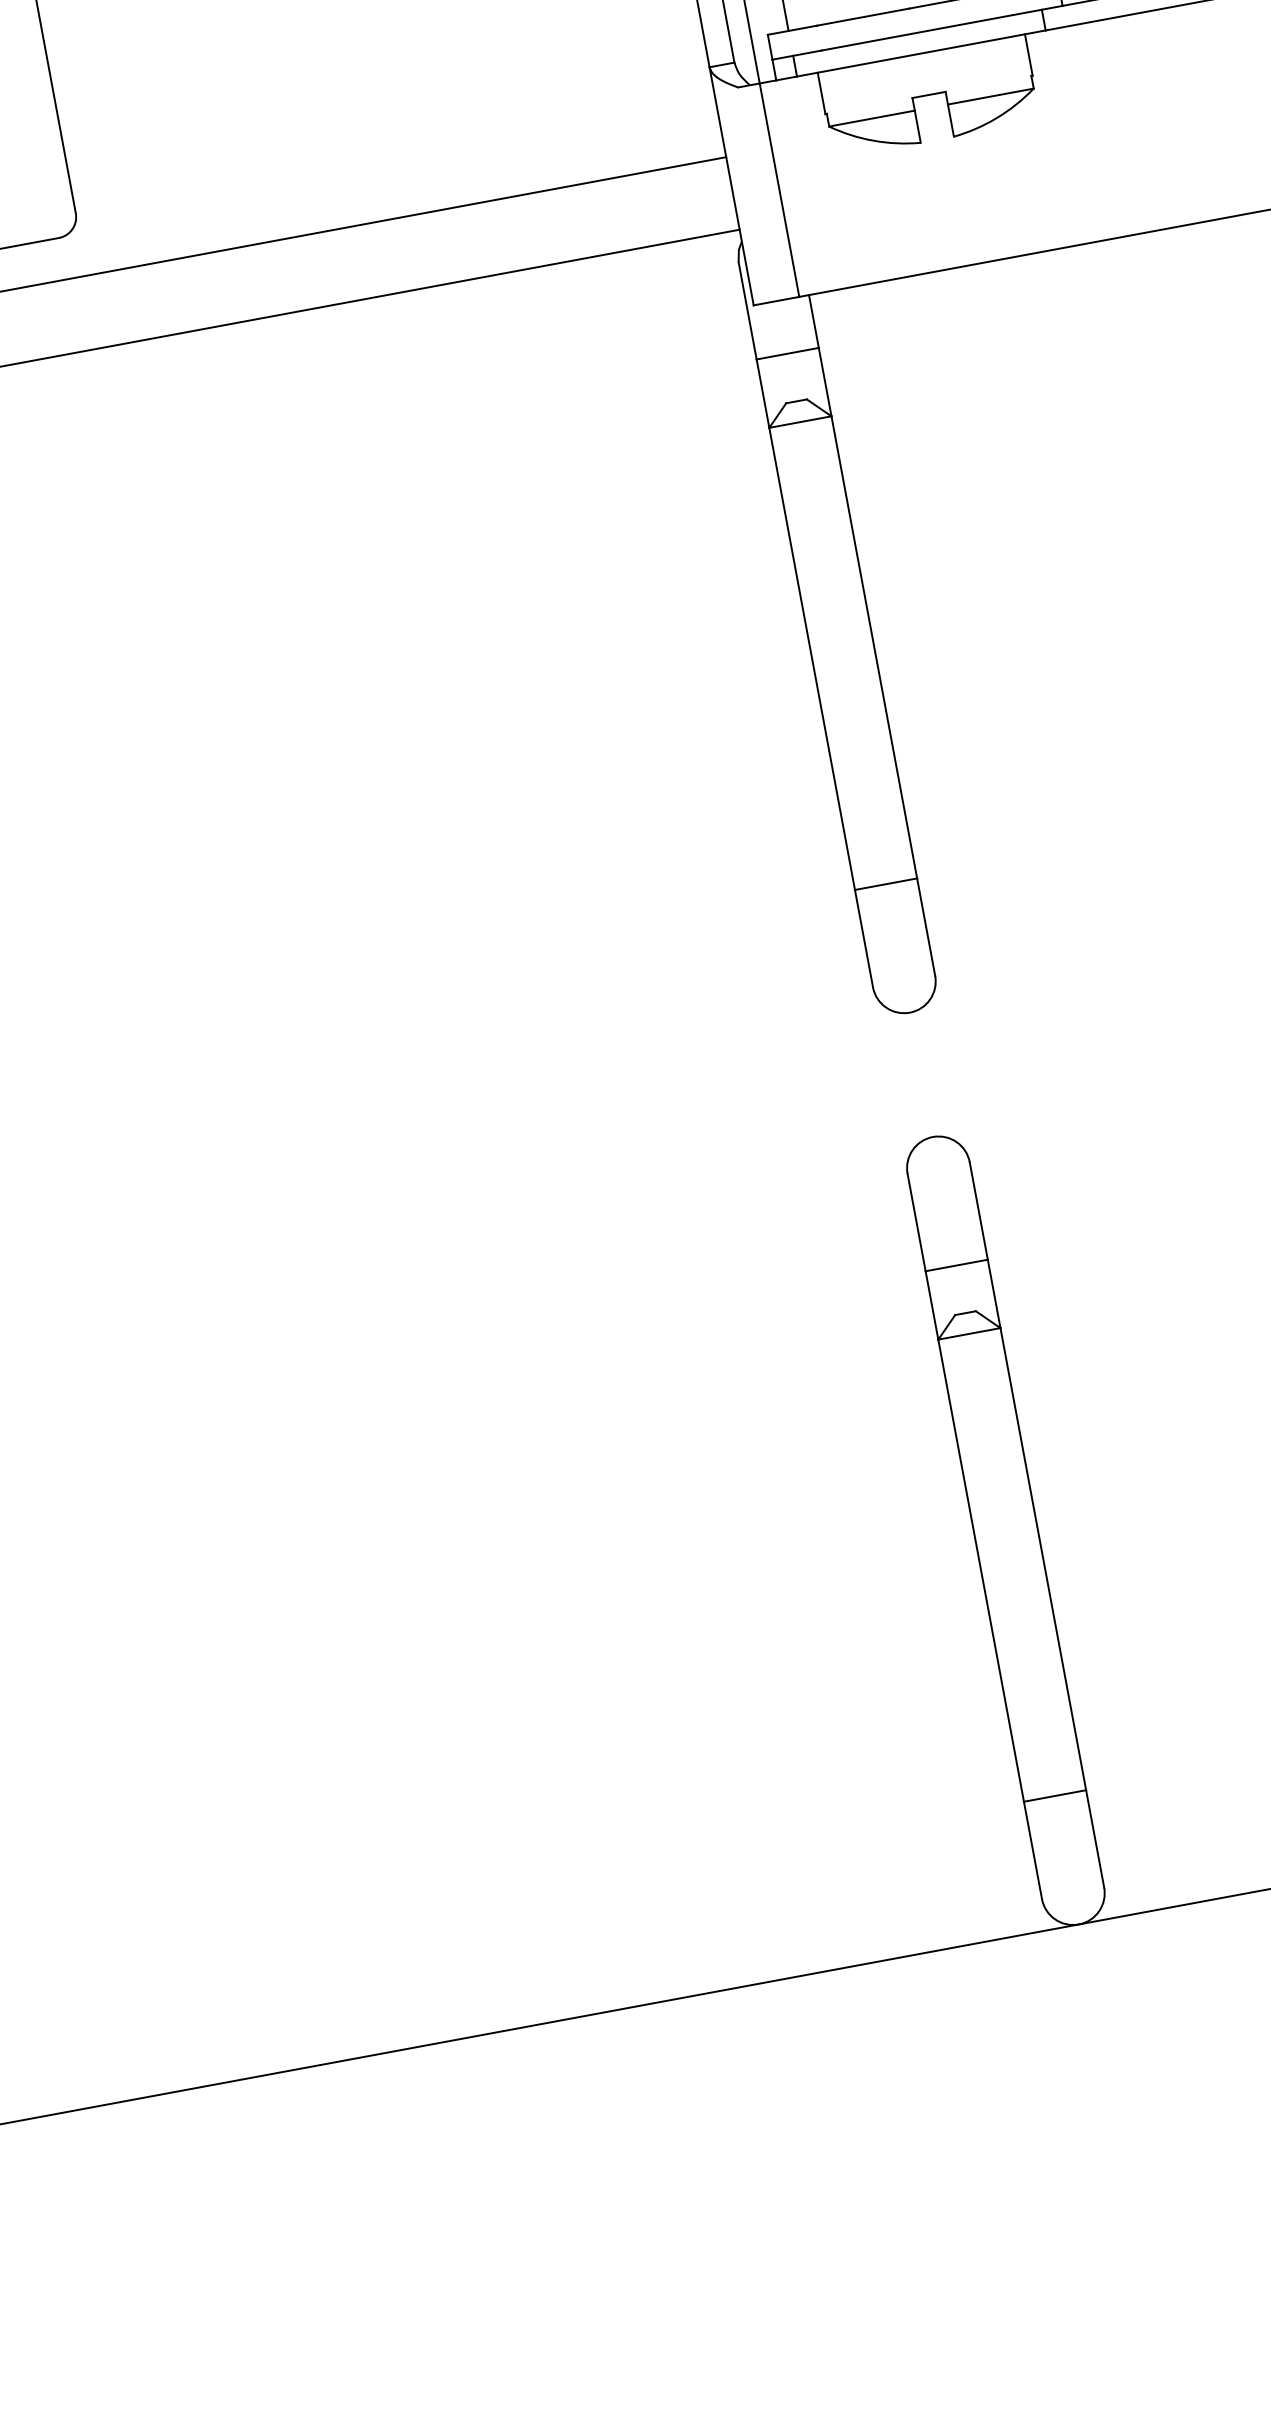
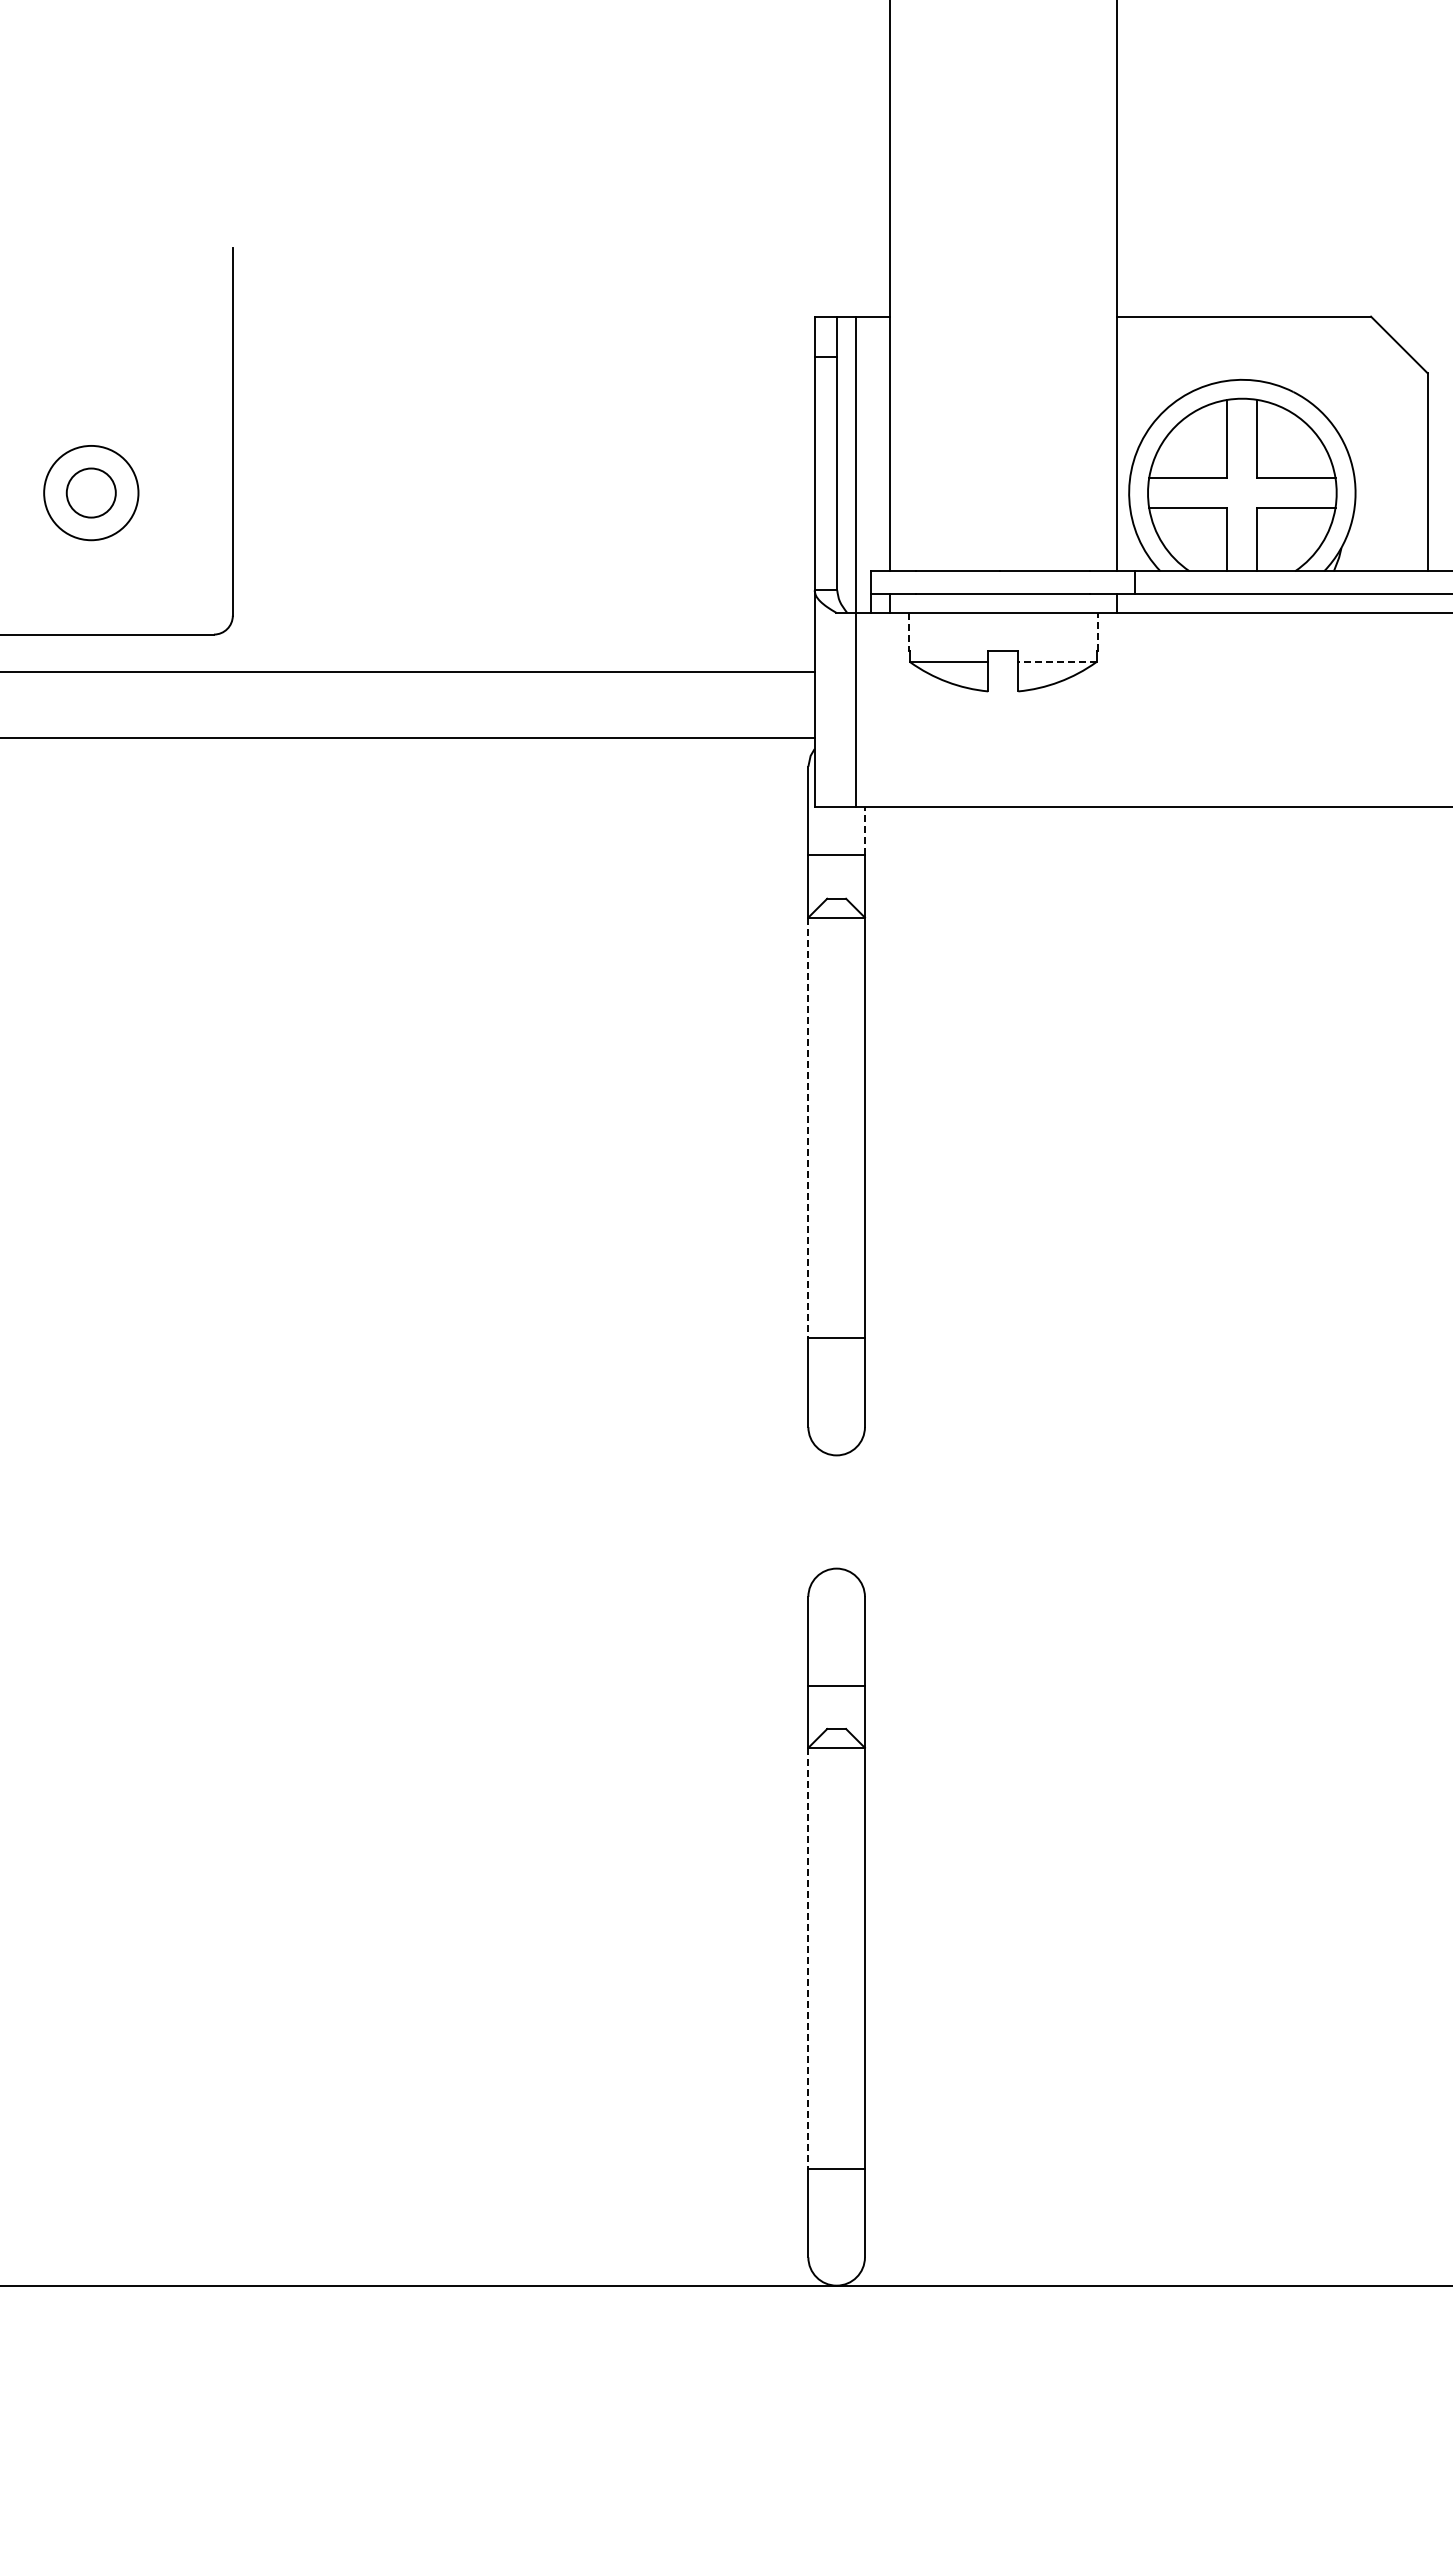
line: (1028, 54) -> (1097, 631), solid -> dashed
line: (821, 93) -> (908, 631), solid -> dashed
line: (989, 97) -> (1056, 662), solid -> dashed
line: (813, 320) -> (864, 830), solid -> dashed
line: (812, 659) -> (808, 1128), solid -> dashed
line: (981, 1570) -> (808, 1958), solid -> dashed

